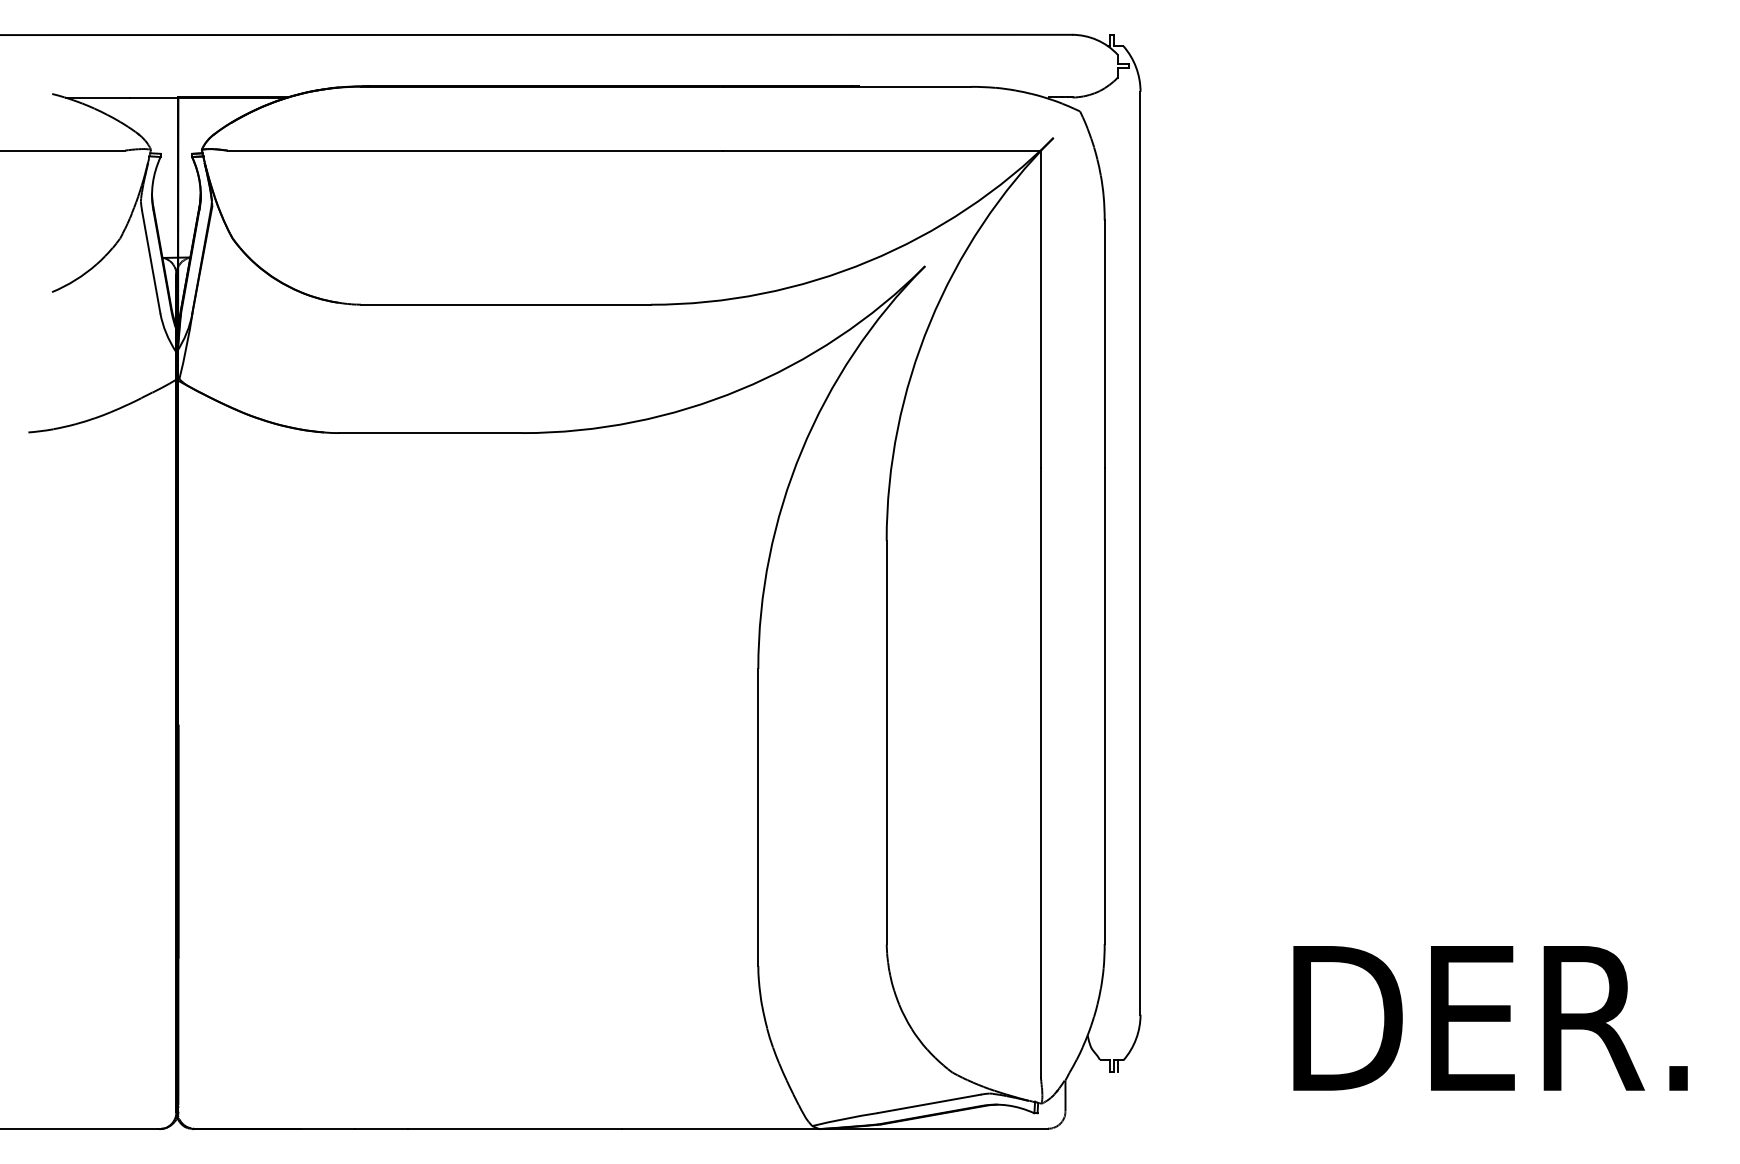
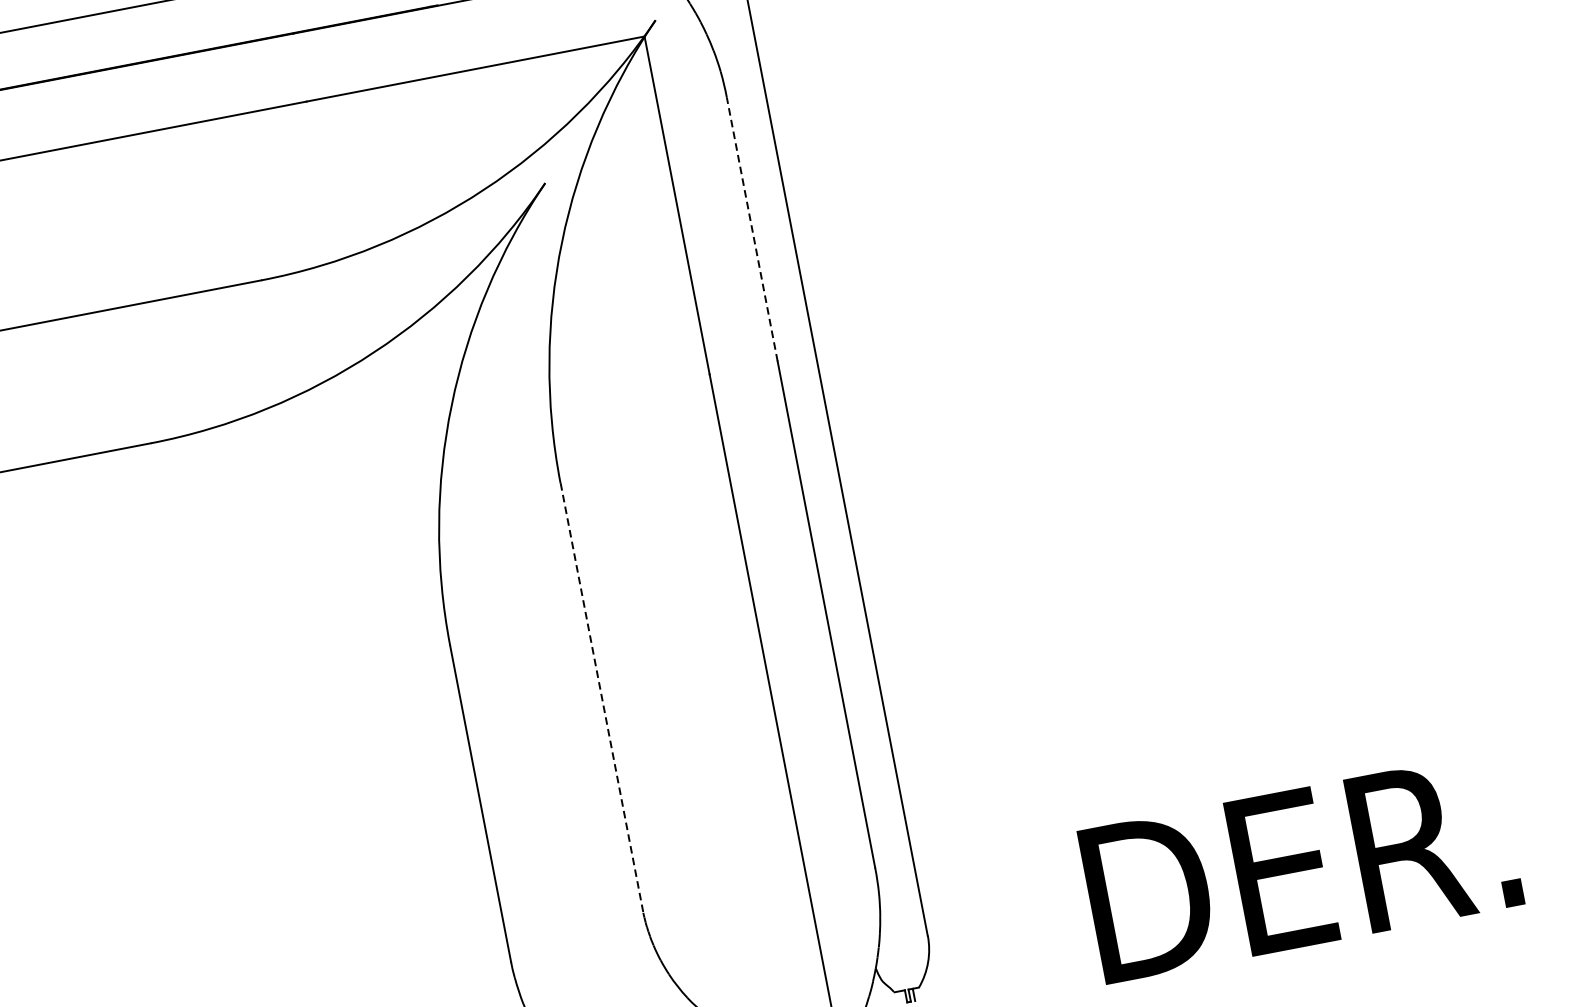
line: (1104, 344) -> (752, 229), solid -> dashed
line: (886, 742) -> (601, 697), solid -> dashed

